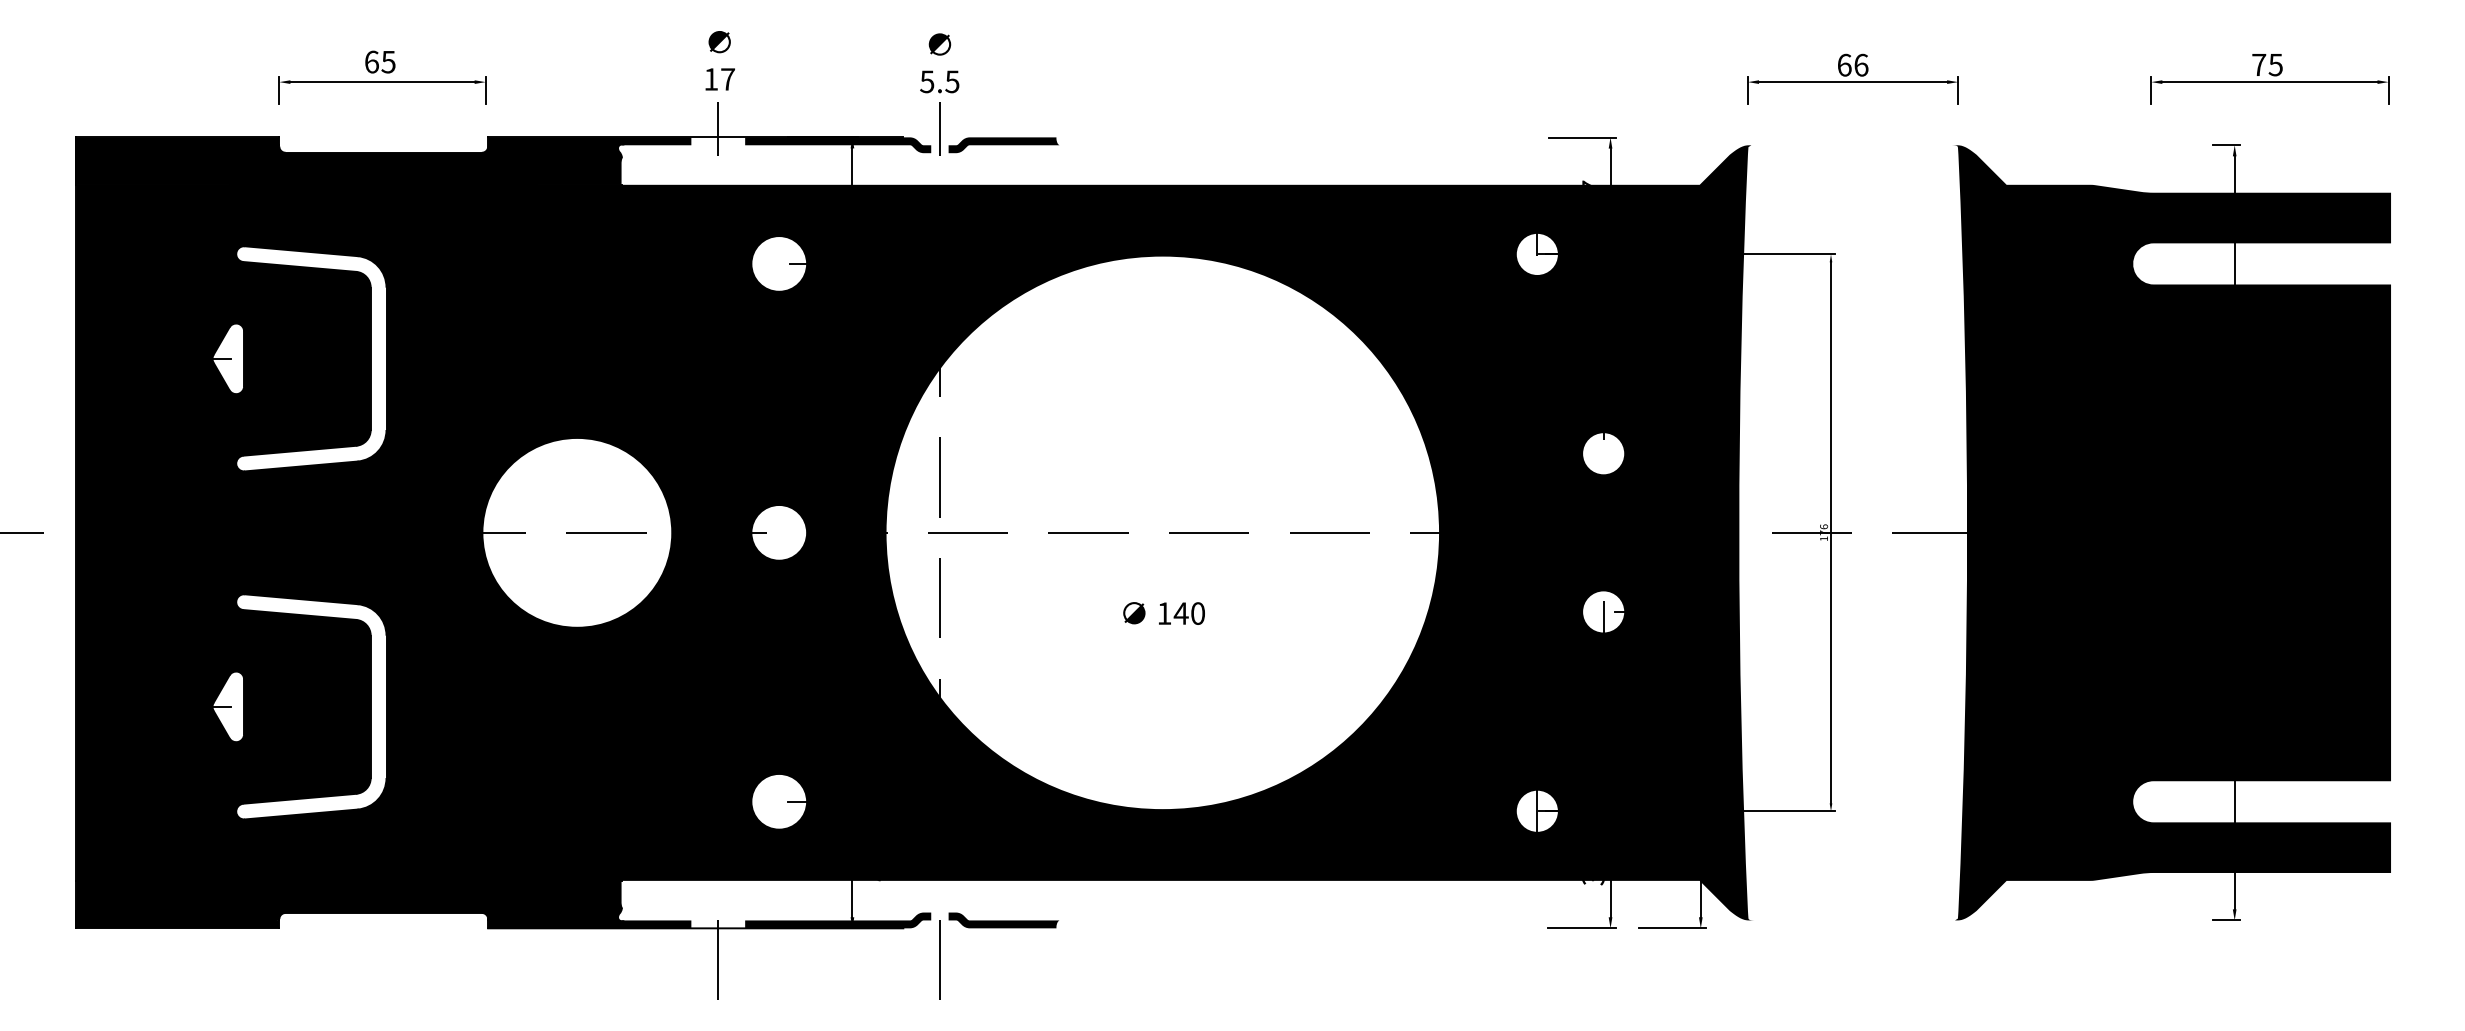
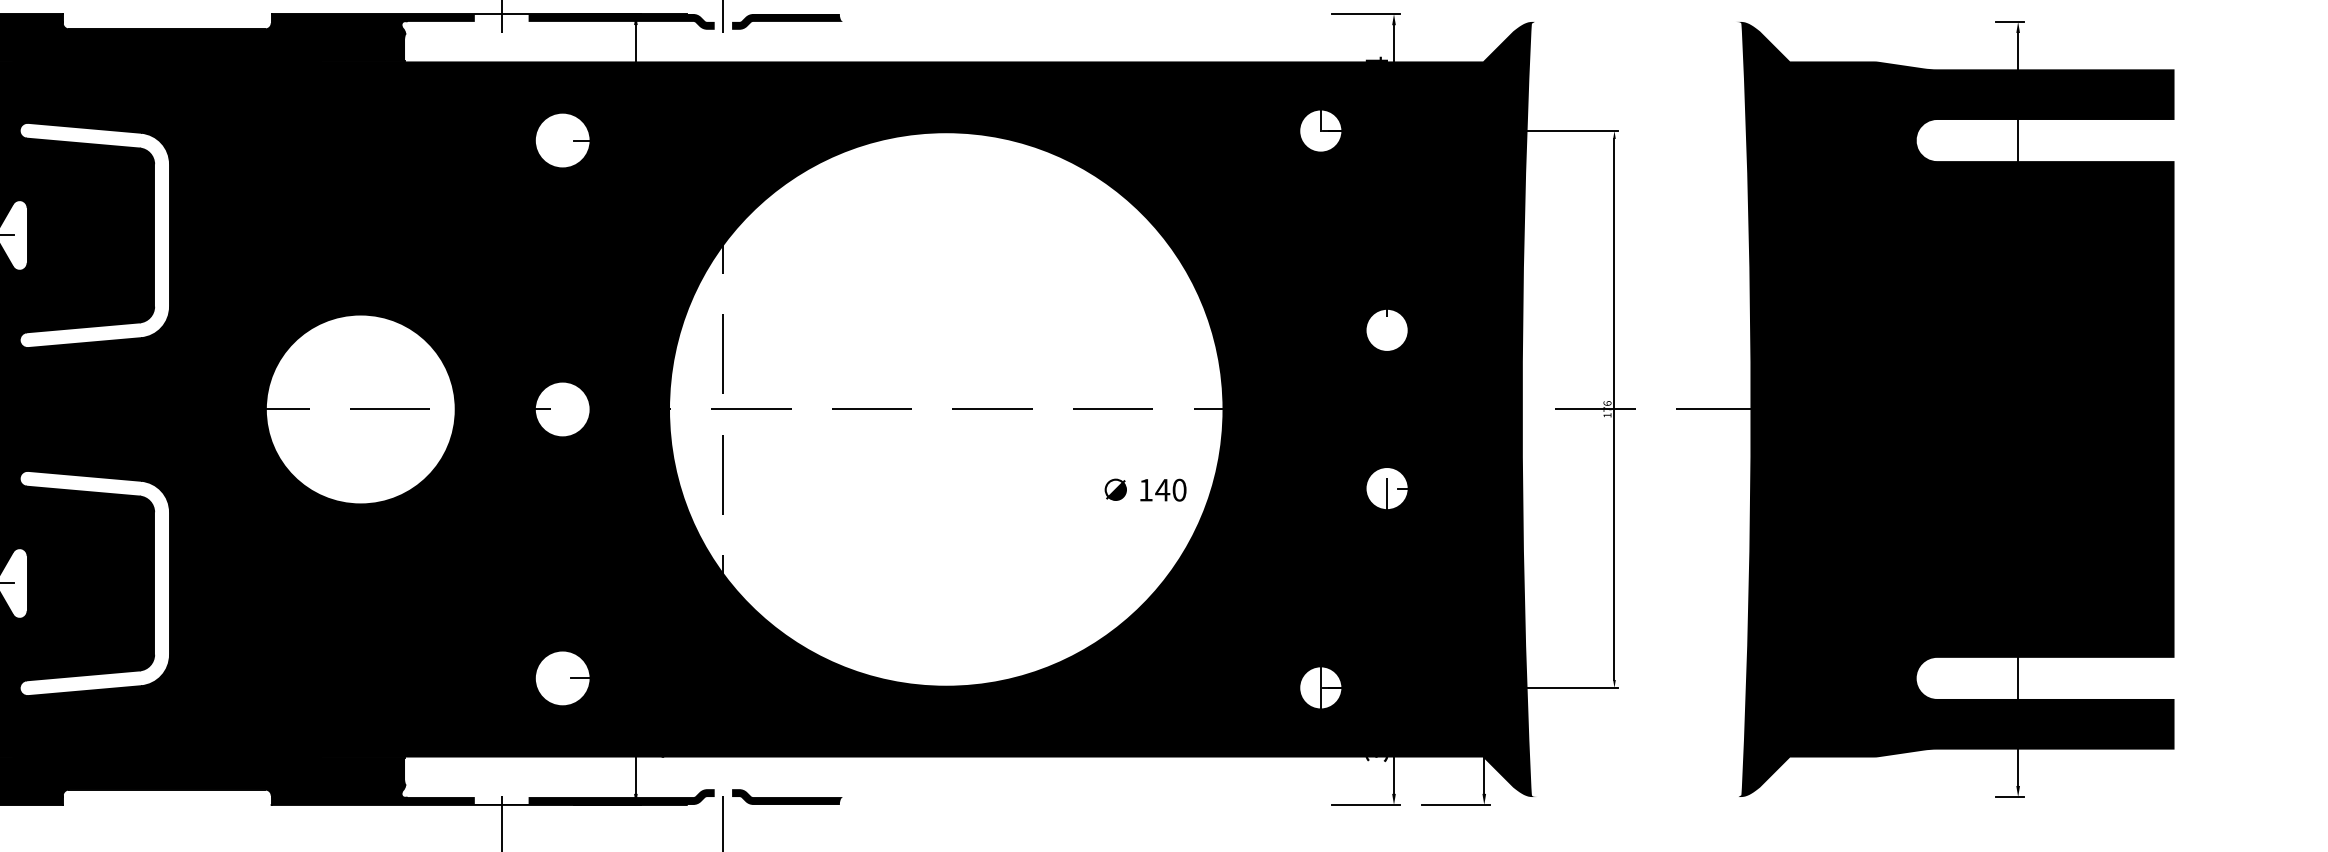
text: (1593, 182) -> (1376, 59), 37 -> 44
text: (1163, 613) -> (1144, 490), moved

